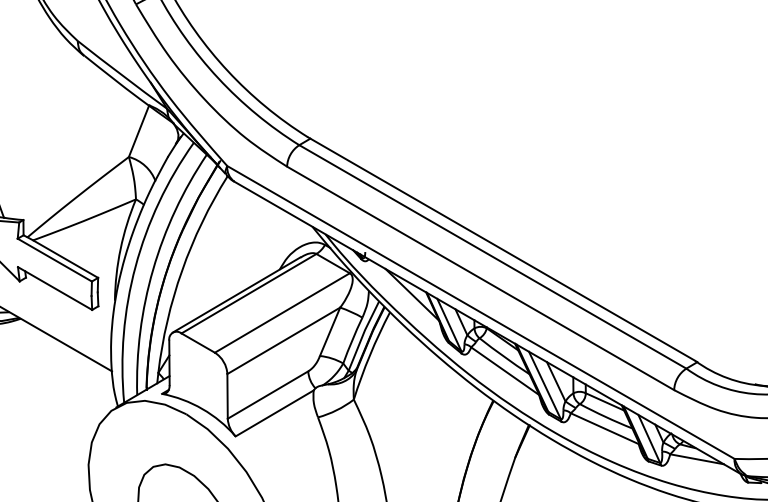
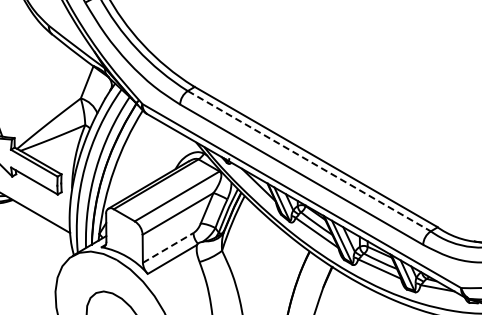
line: (493, 257) -> (309, 161), solid -> dashed
line: (268, 394) -> (168, 247), solid -> dashed

